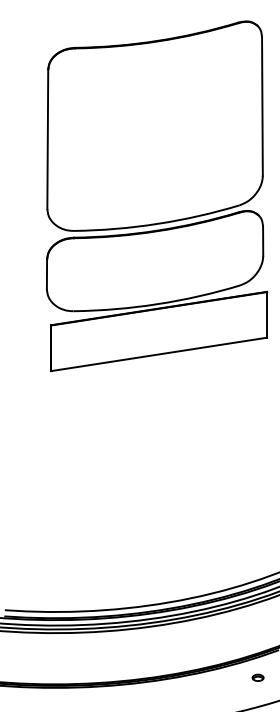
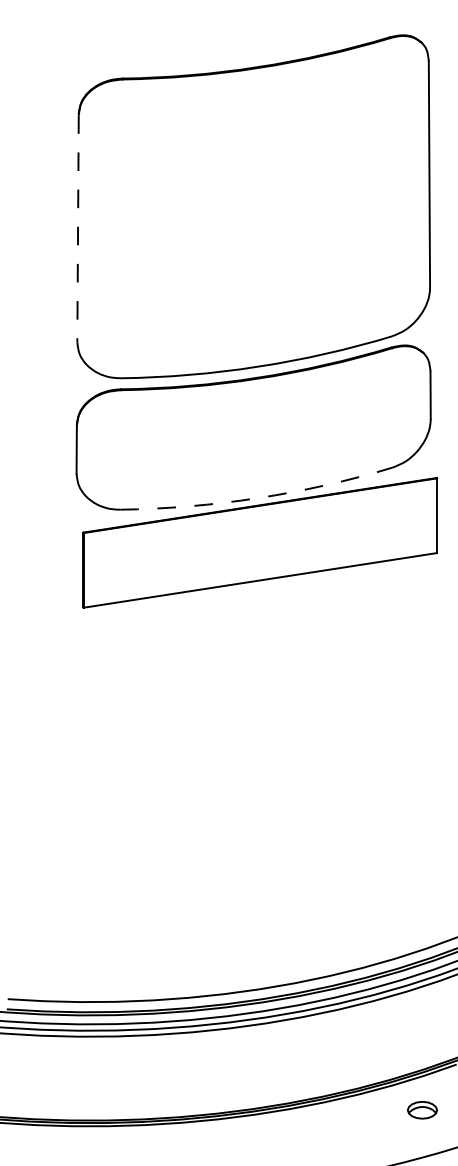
line: (47, 140) -> (77, 230), solid -> dashed
arc: (157, 304) -> (257, 498), solid -> dashed
part: (257, 677) -> (421, 1109), size x1.6

